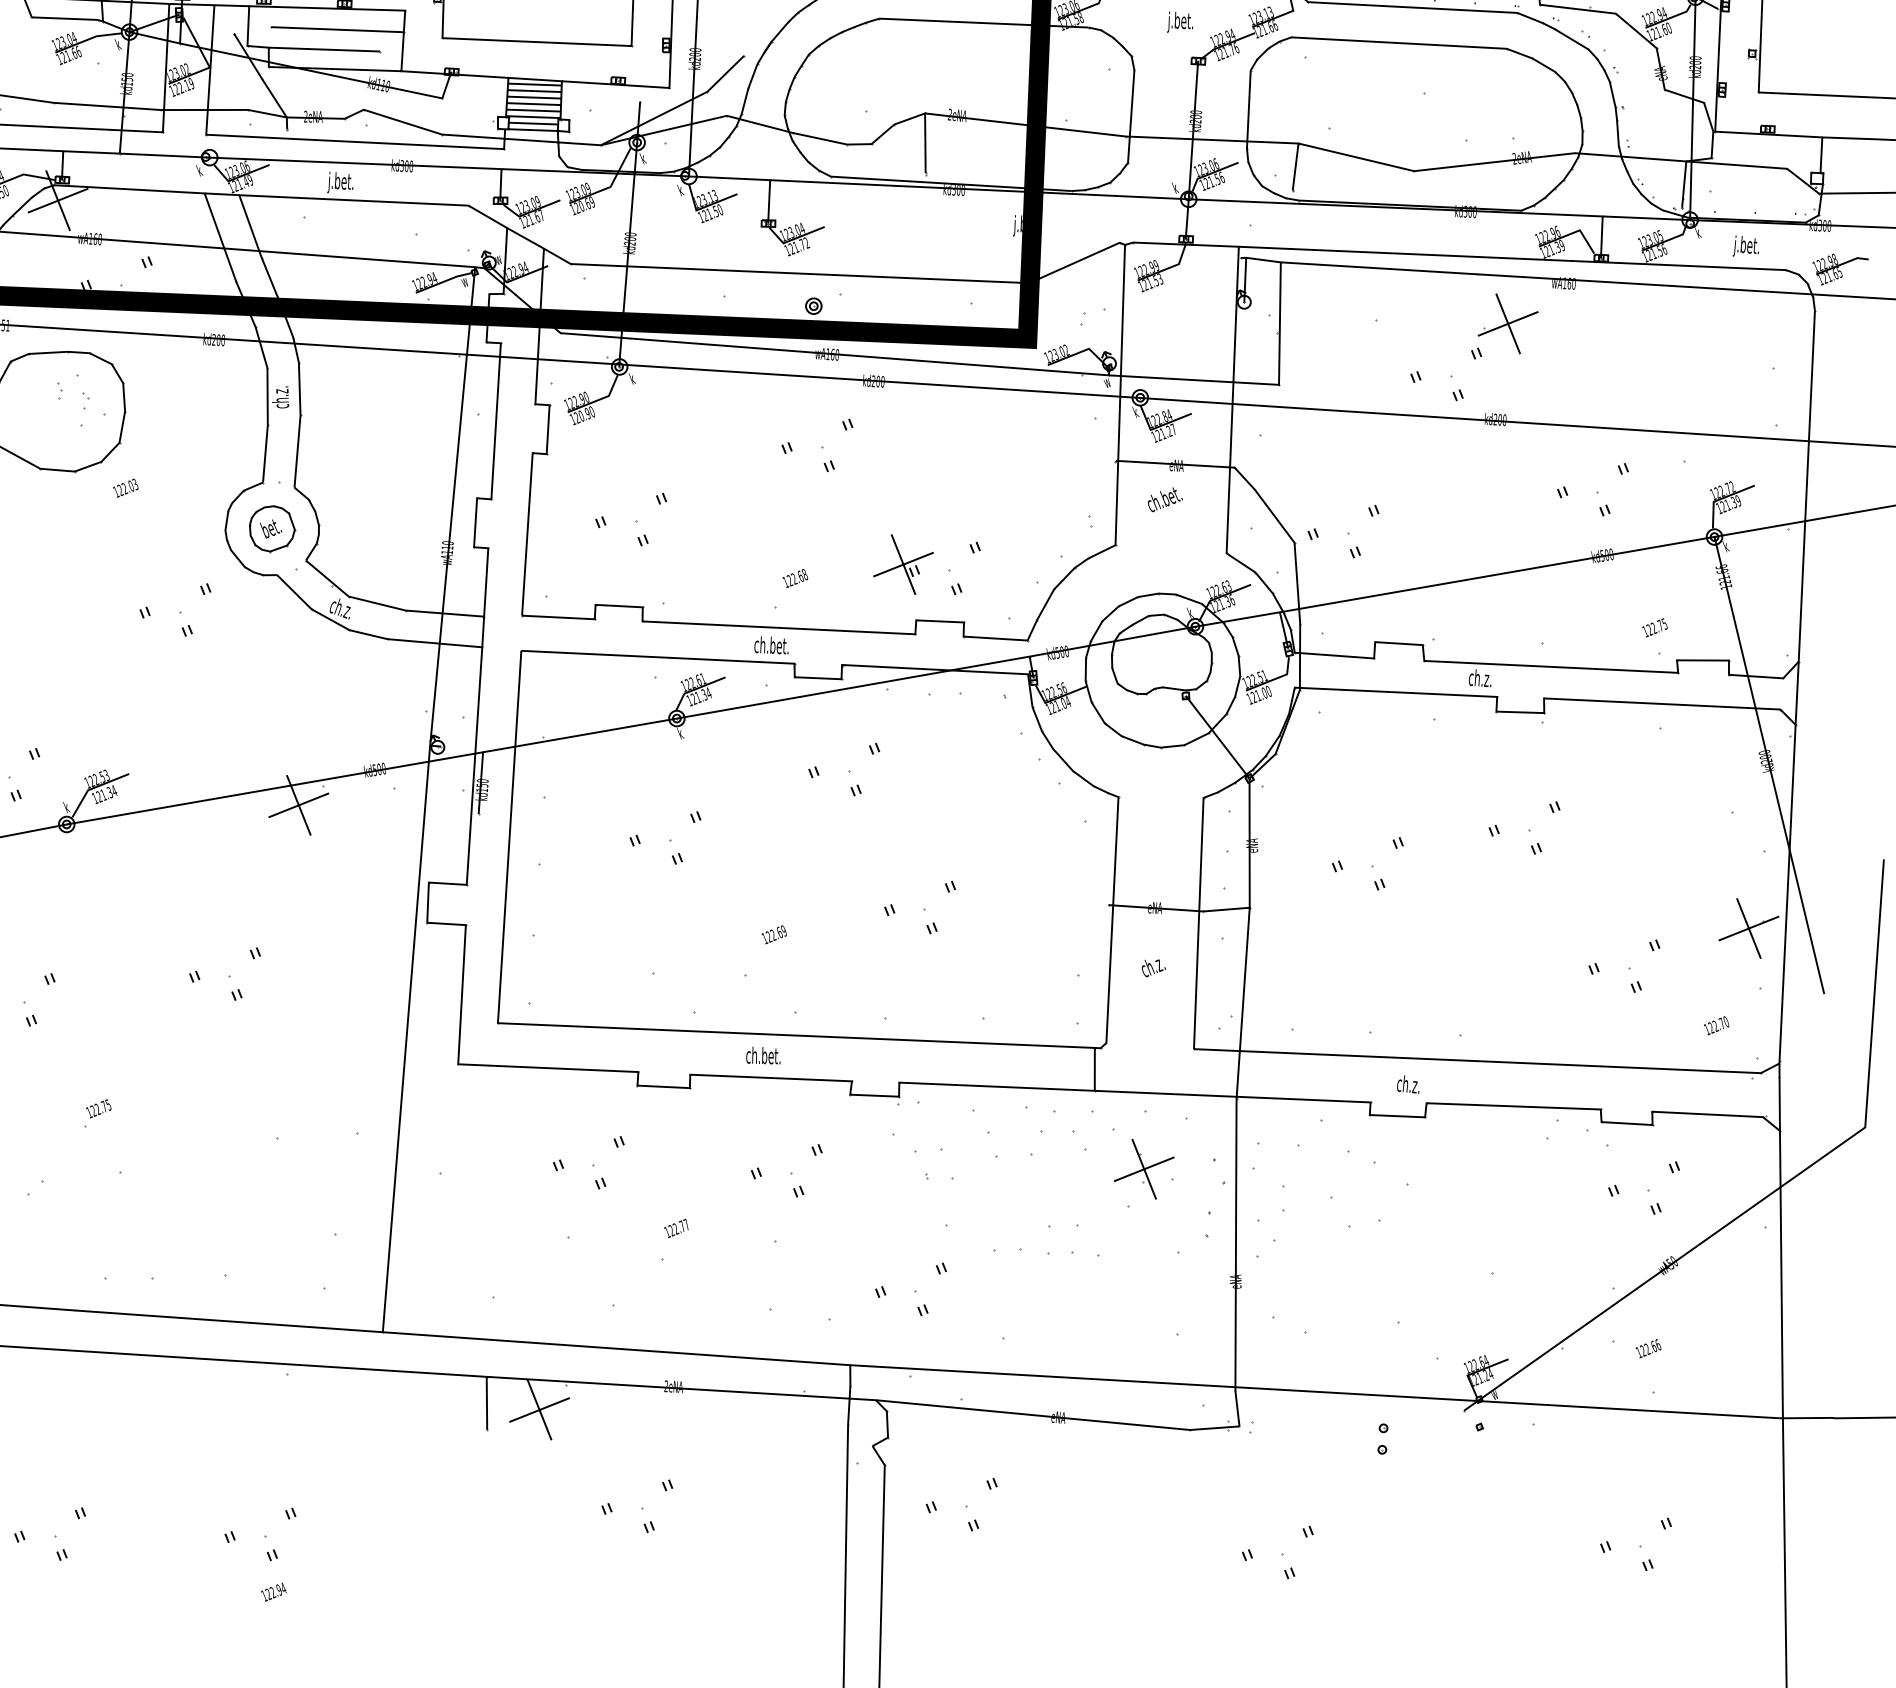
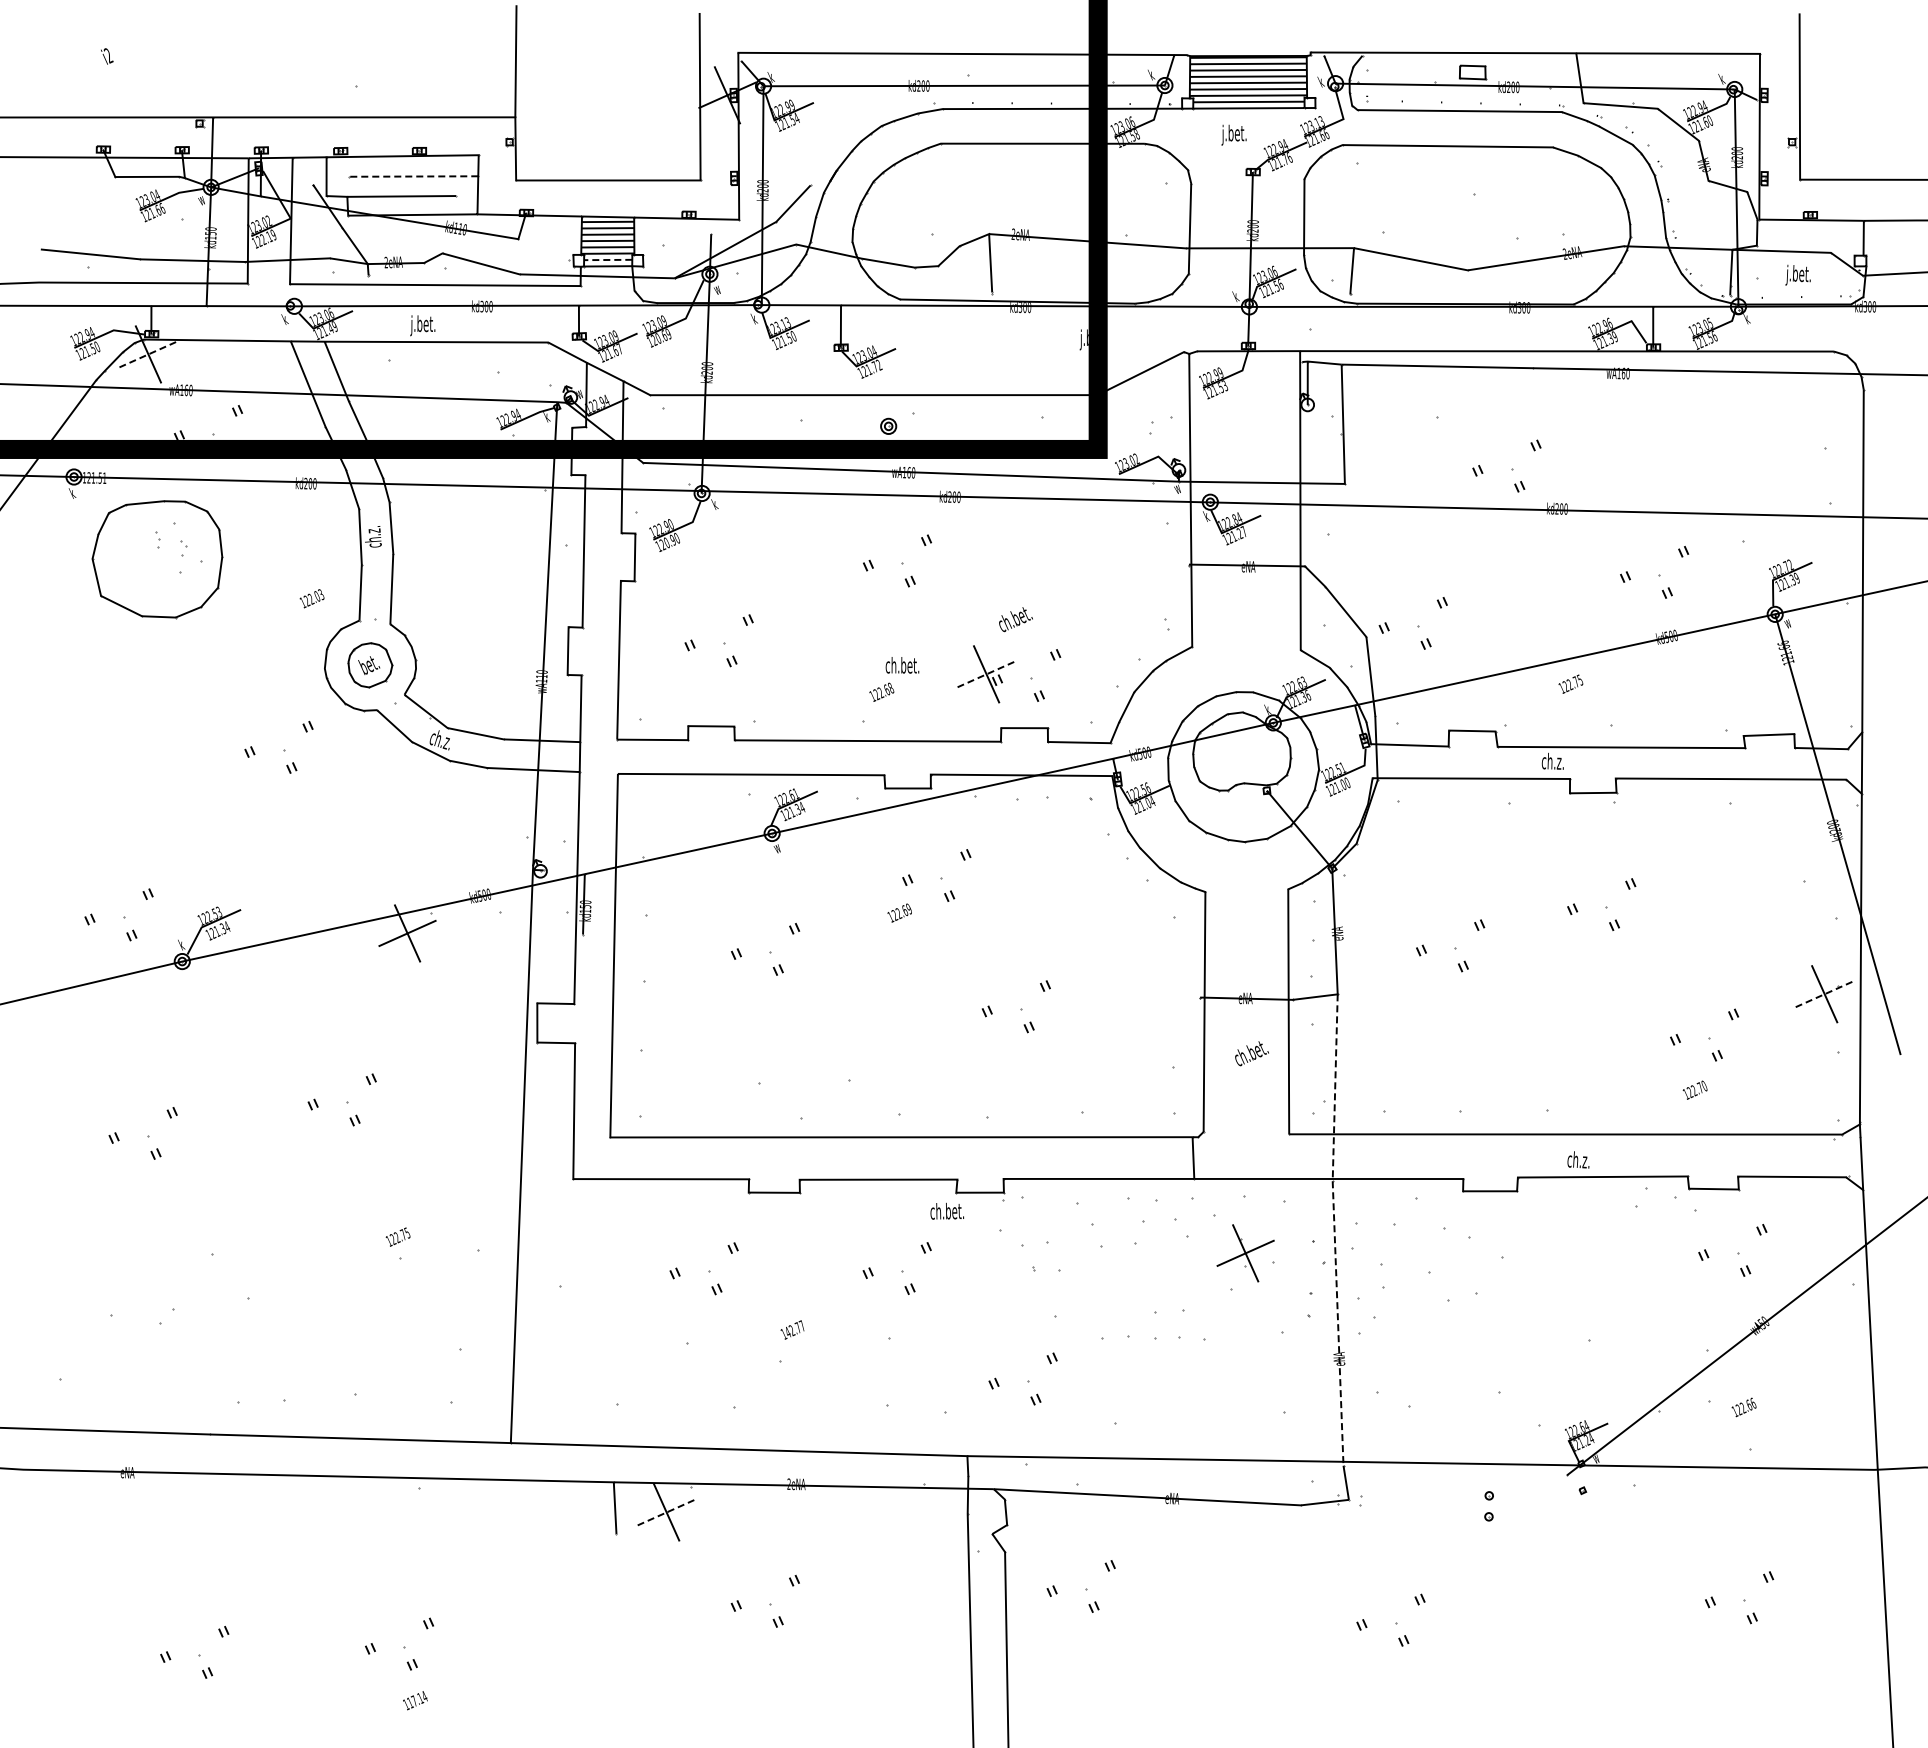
line: (337, 29) -> (413, 176), solid -> dashed
text: (118, 44) -> (200, 199), k -> w
line: (532, 124) -> (607, 260), solid -> dashed
text: (643, 158) -> (716, 289), k -> w
line: (58, 200) -> (148, 354), solid -> dashed
text: (1745, 245) -> (1797, 274), moved
part: (1840, 270) -> (1886, 349), removed
text: (464, 282) -> (547, 417), w -> k
part: (1508, 324) -> (1565, 415), removed
text: (125, 488) -> (311, 598), moved
text: (1164, 499) -> (1015, 619), moved
text: (1726, 546) -> (1787, 623), k -> w
line: (903, 564) -> (986, 674), solid -> dashed
text: (1654, 627) -> (1570, 683), moved
text: (771, 645) -> (902, 665), moved
text: (680, 734) -> (776, 848), k -> w
line: (1748, 928) -> (1824, 994), solid -> dashed
text: (773, 934) -> (899, 912), moved
text: (1165, 961) -> (1257, 1050), ch.z. -> ch.bet.
text: (1715, 1024) -> (1694, 1089), moved
text: (762, 1054) -> (946, 1210), moved
text: (1408, 1083) -> (1578, 1159), moved
text: (98, 1108) -> (397, 1236), moved
line: (1236, 1148) -> (1334, 1229), solid -> dashed
text: (671, 1229) -> (787, 1331), 122.77 -> 142.77
line: (539, 1410) -> (666, 1512), solid -> dashed
text: (274, 1591) -> (415, 1700), 122.94 -> 117.14

